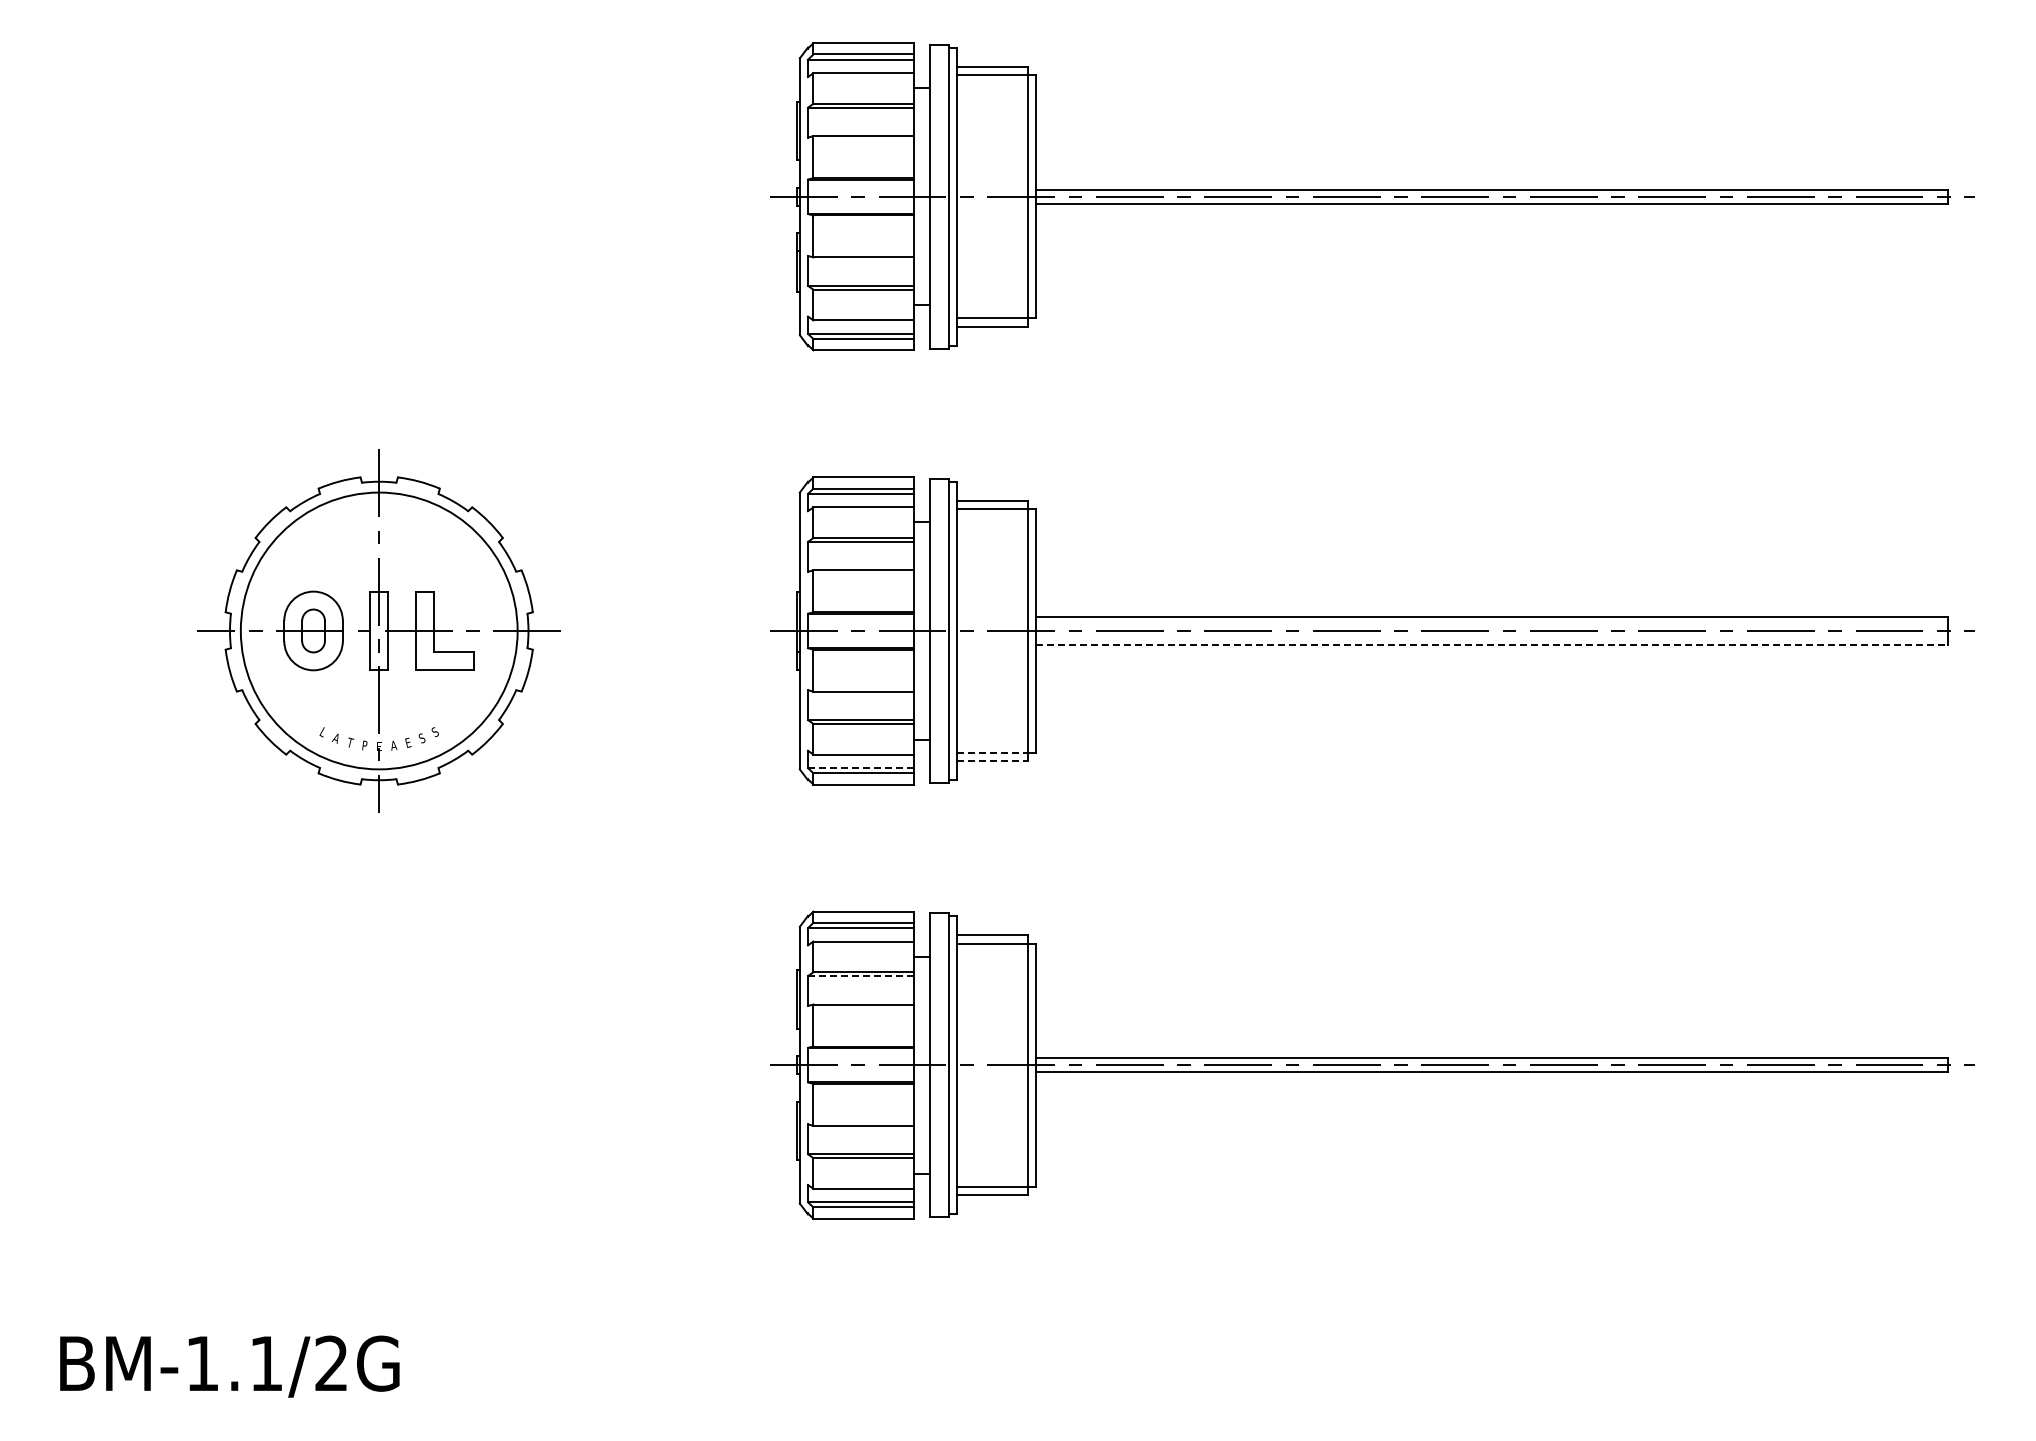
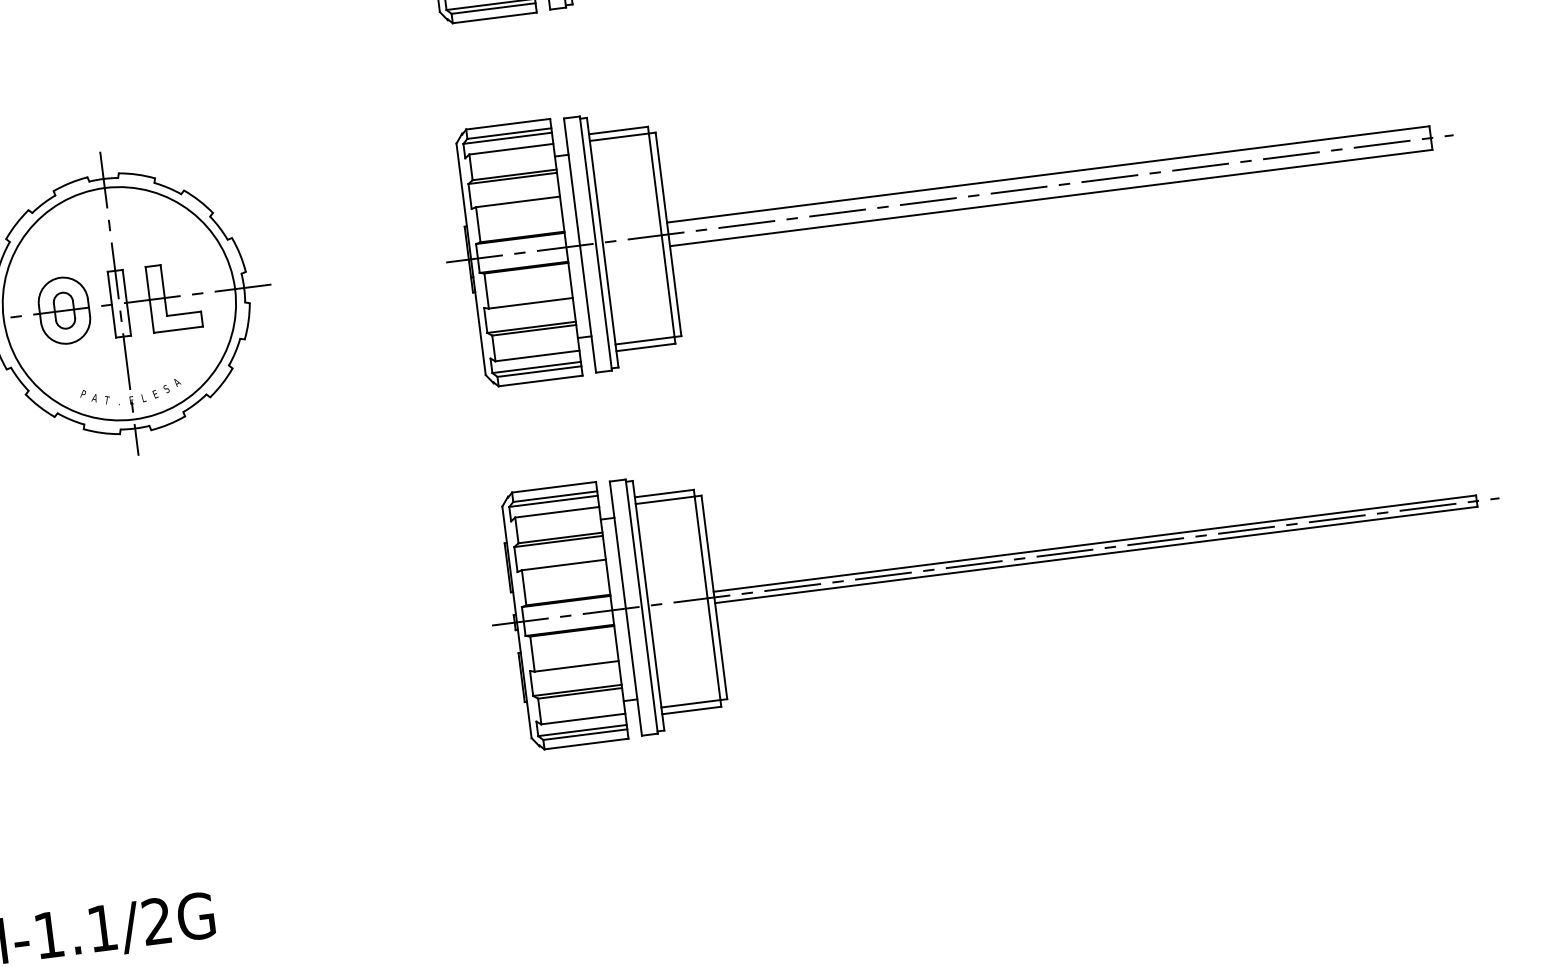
line: (1491, 645) -> (1050, 198), dashed -> solid
text: (322, 732) -> (82, 394), L -> P
text: (435, 732) -> (177, 382), S -> A
text: (364, 745) -> (119, 401), P -> .
text: (394, 745) -> (144, 397), A -> L
line: (993, 752) -> (645, 340), dashed -> solid
line: (993, 760) -> (646, 347), dashed -> solid
line: (860, 768) -> (536, 367), dashed -> solid
line: (860, 976) -> (558, 541), dashed -> solid

